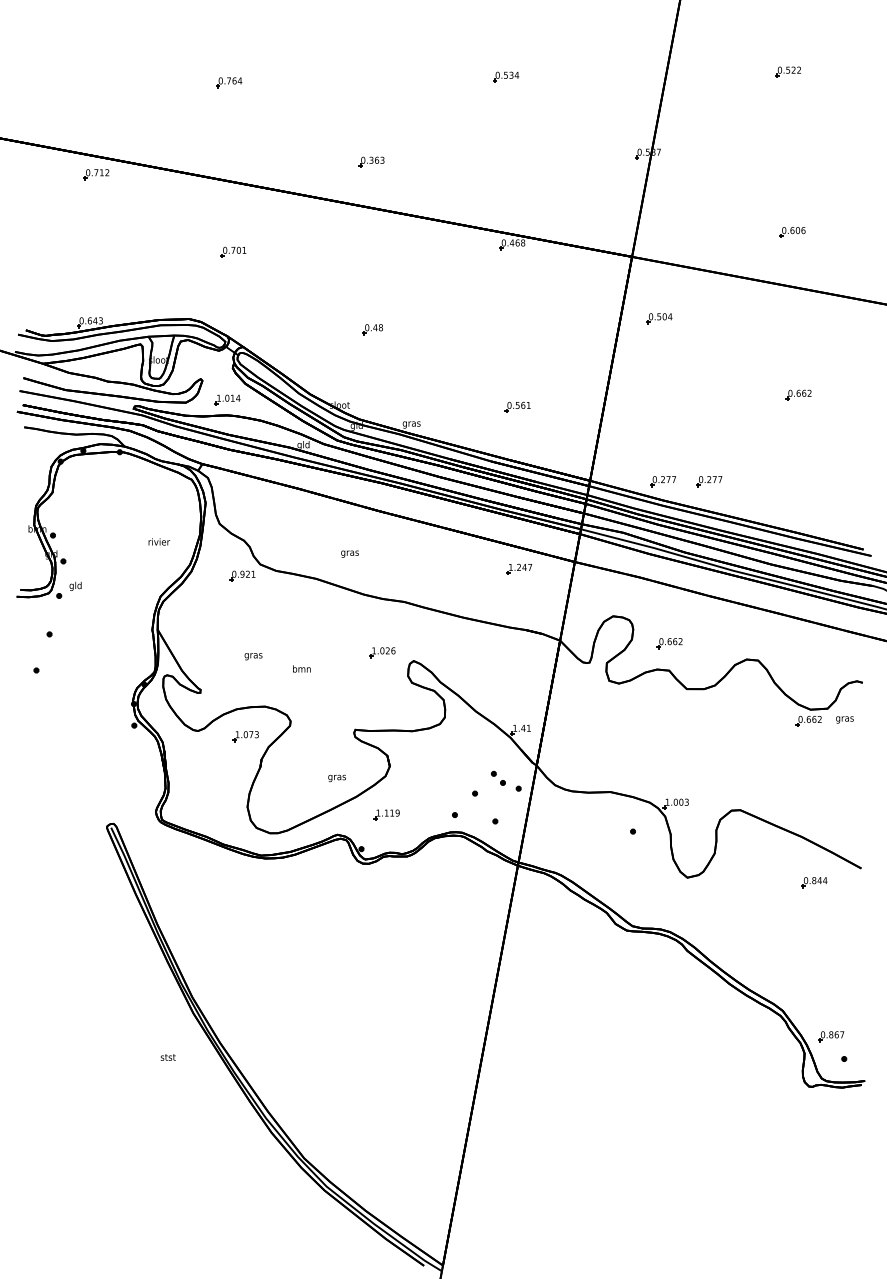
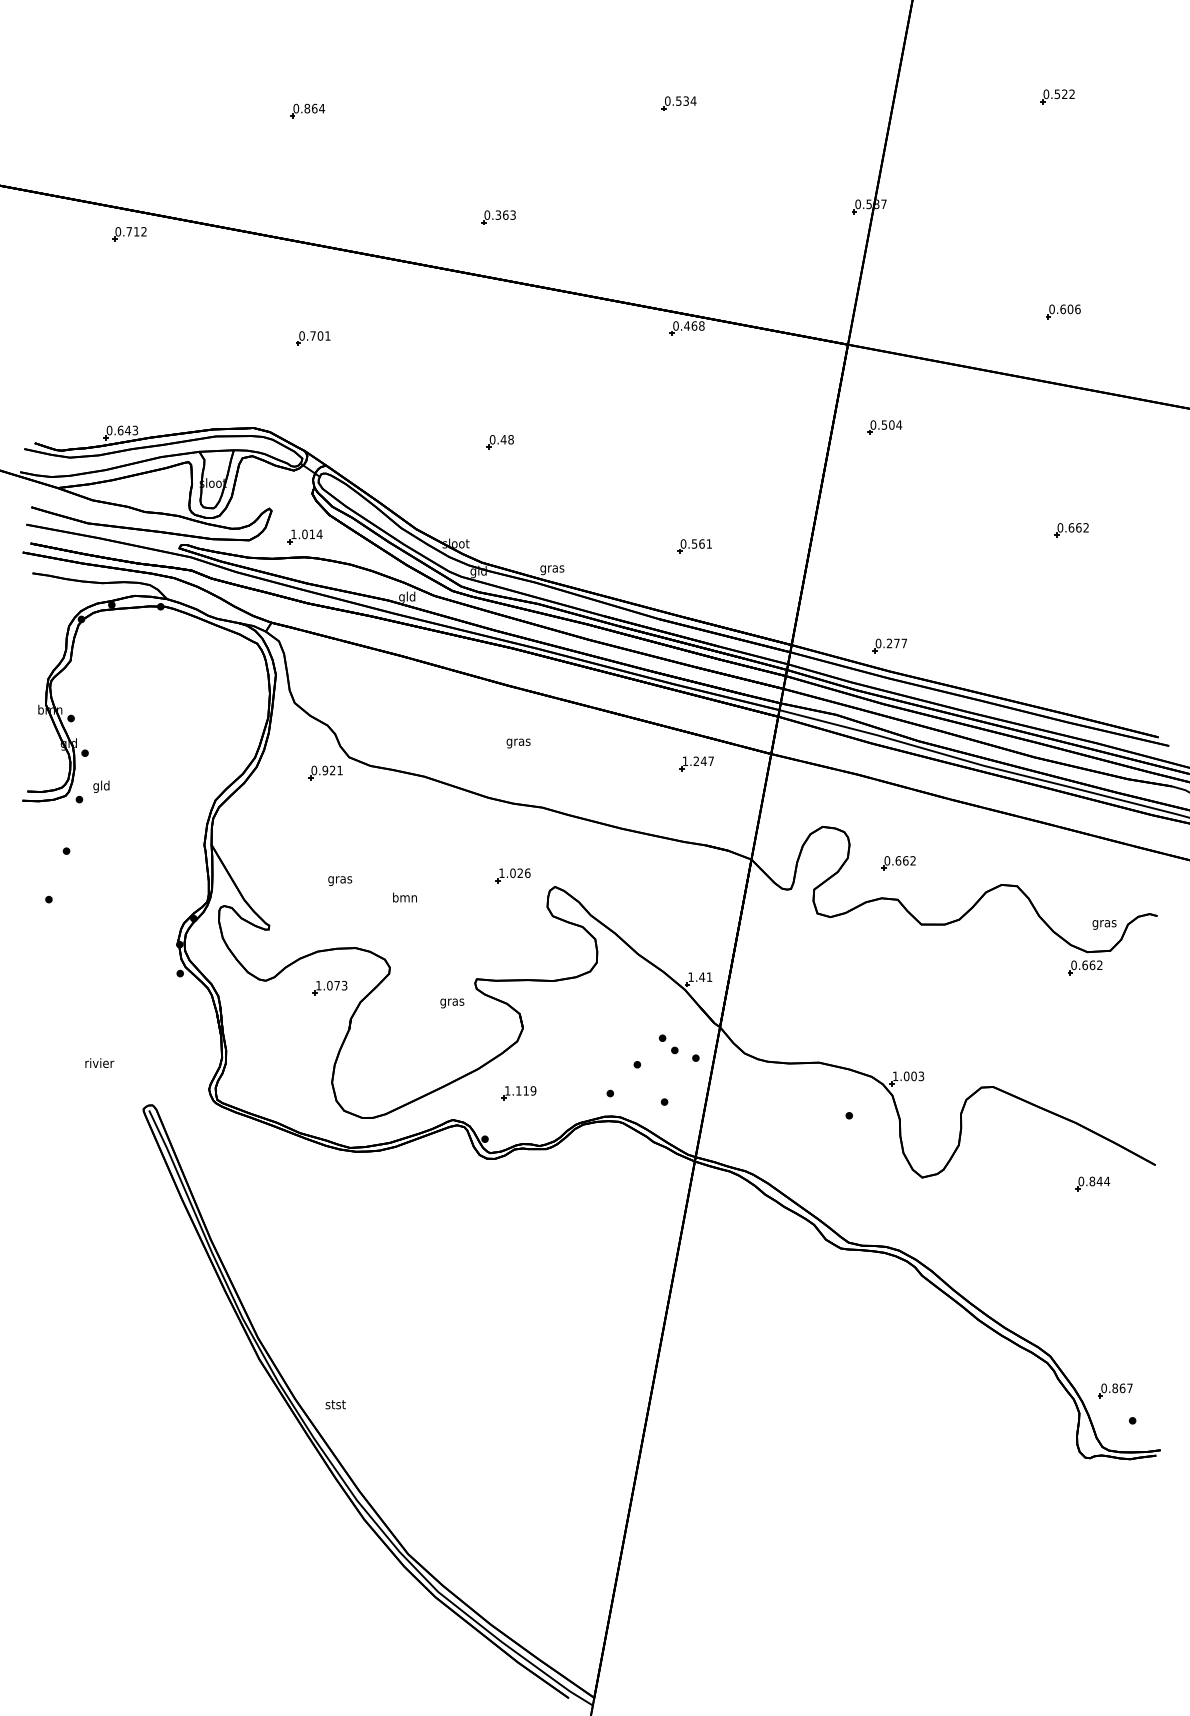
text: (229, 80) -> (307, 108), 0.764 -> 0.864
part: (709, 481) -> (951, 645), removed
text: (159, 541) -> (99, 1062), moved
text: (349, 554) -> (518, 743), moved
text: (844, 719) -> (1104, 924), moved
text: (337, 778) -> (452, 1003), moved
text: (168, 1057) -> (335, 1404), moved

